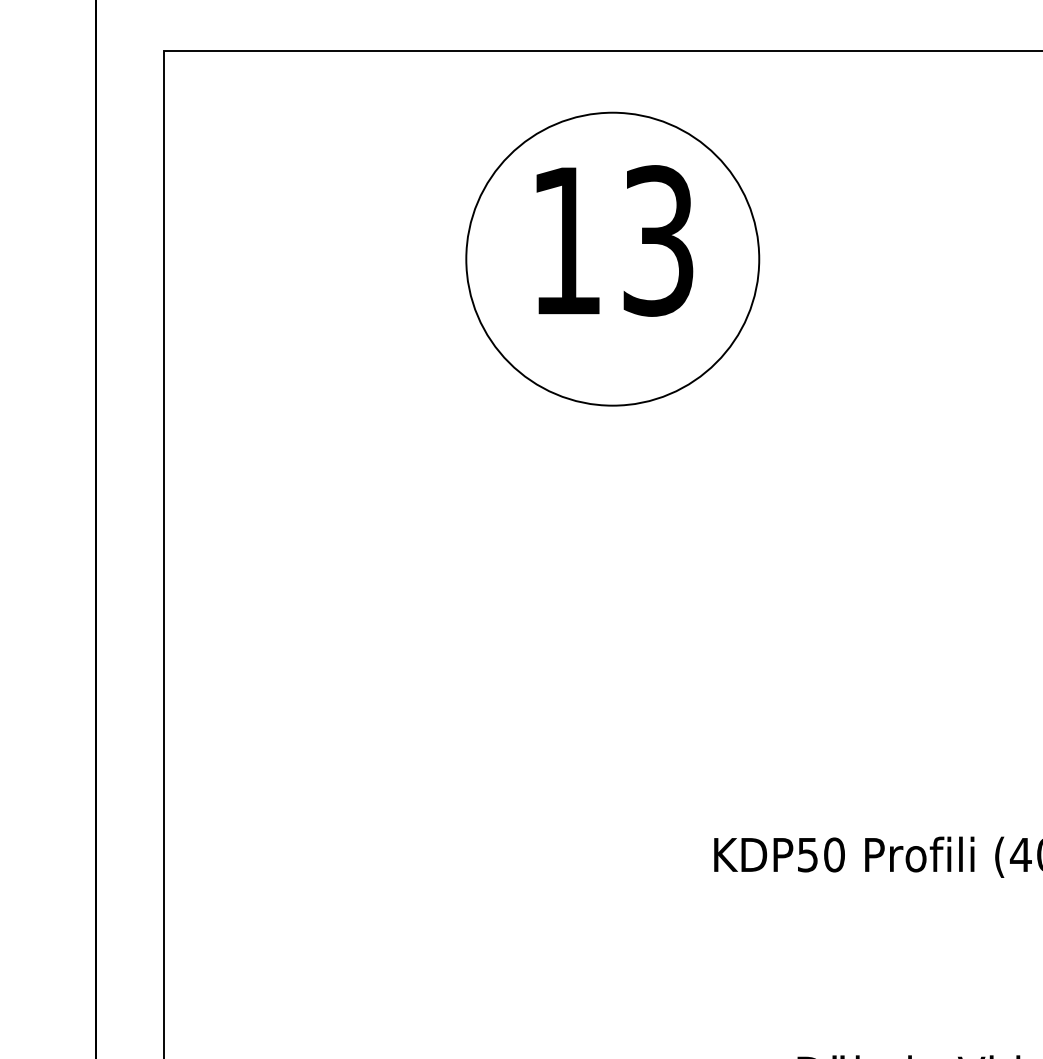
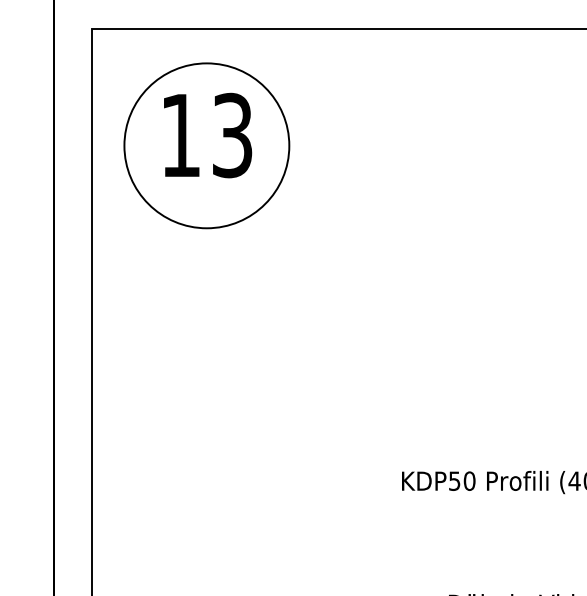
part: (612, 258) -> (206, 145), moved

